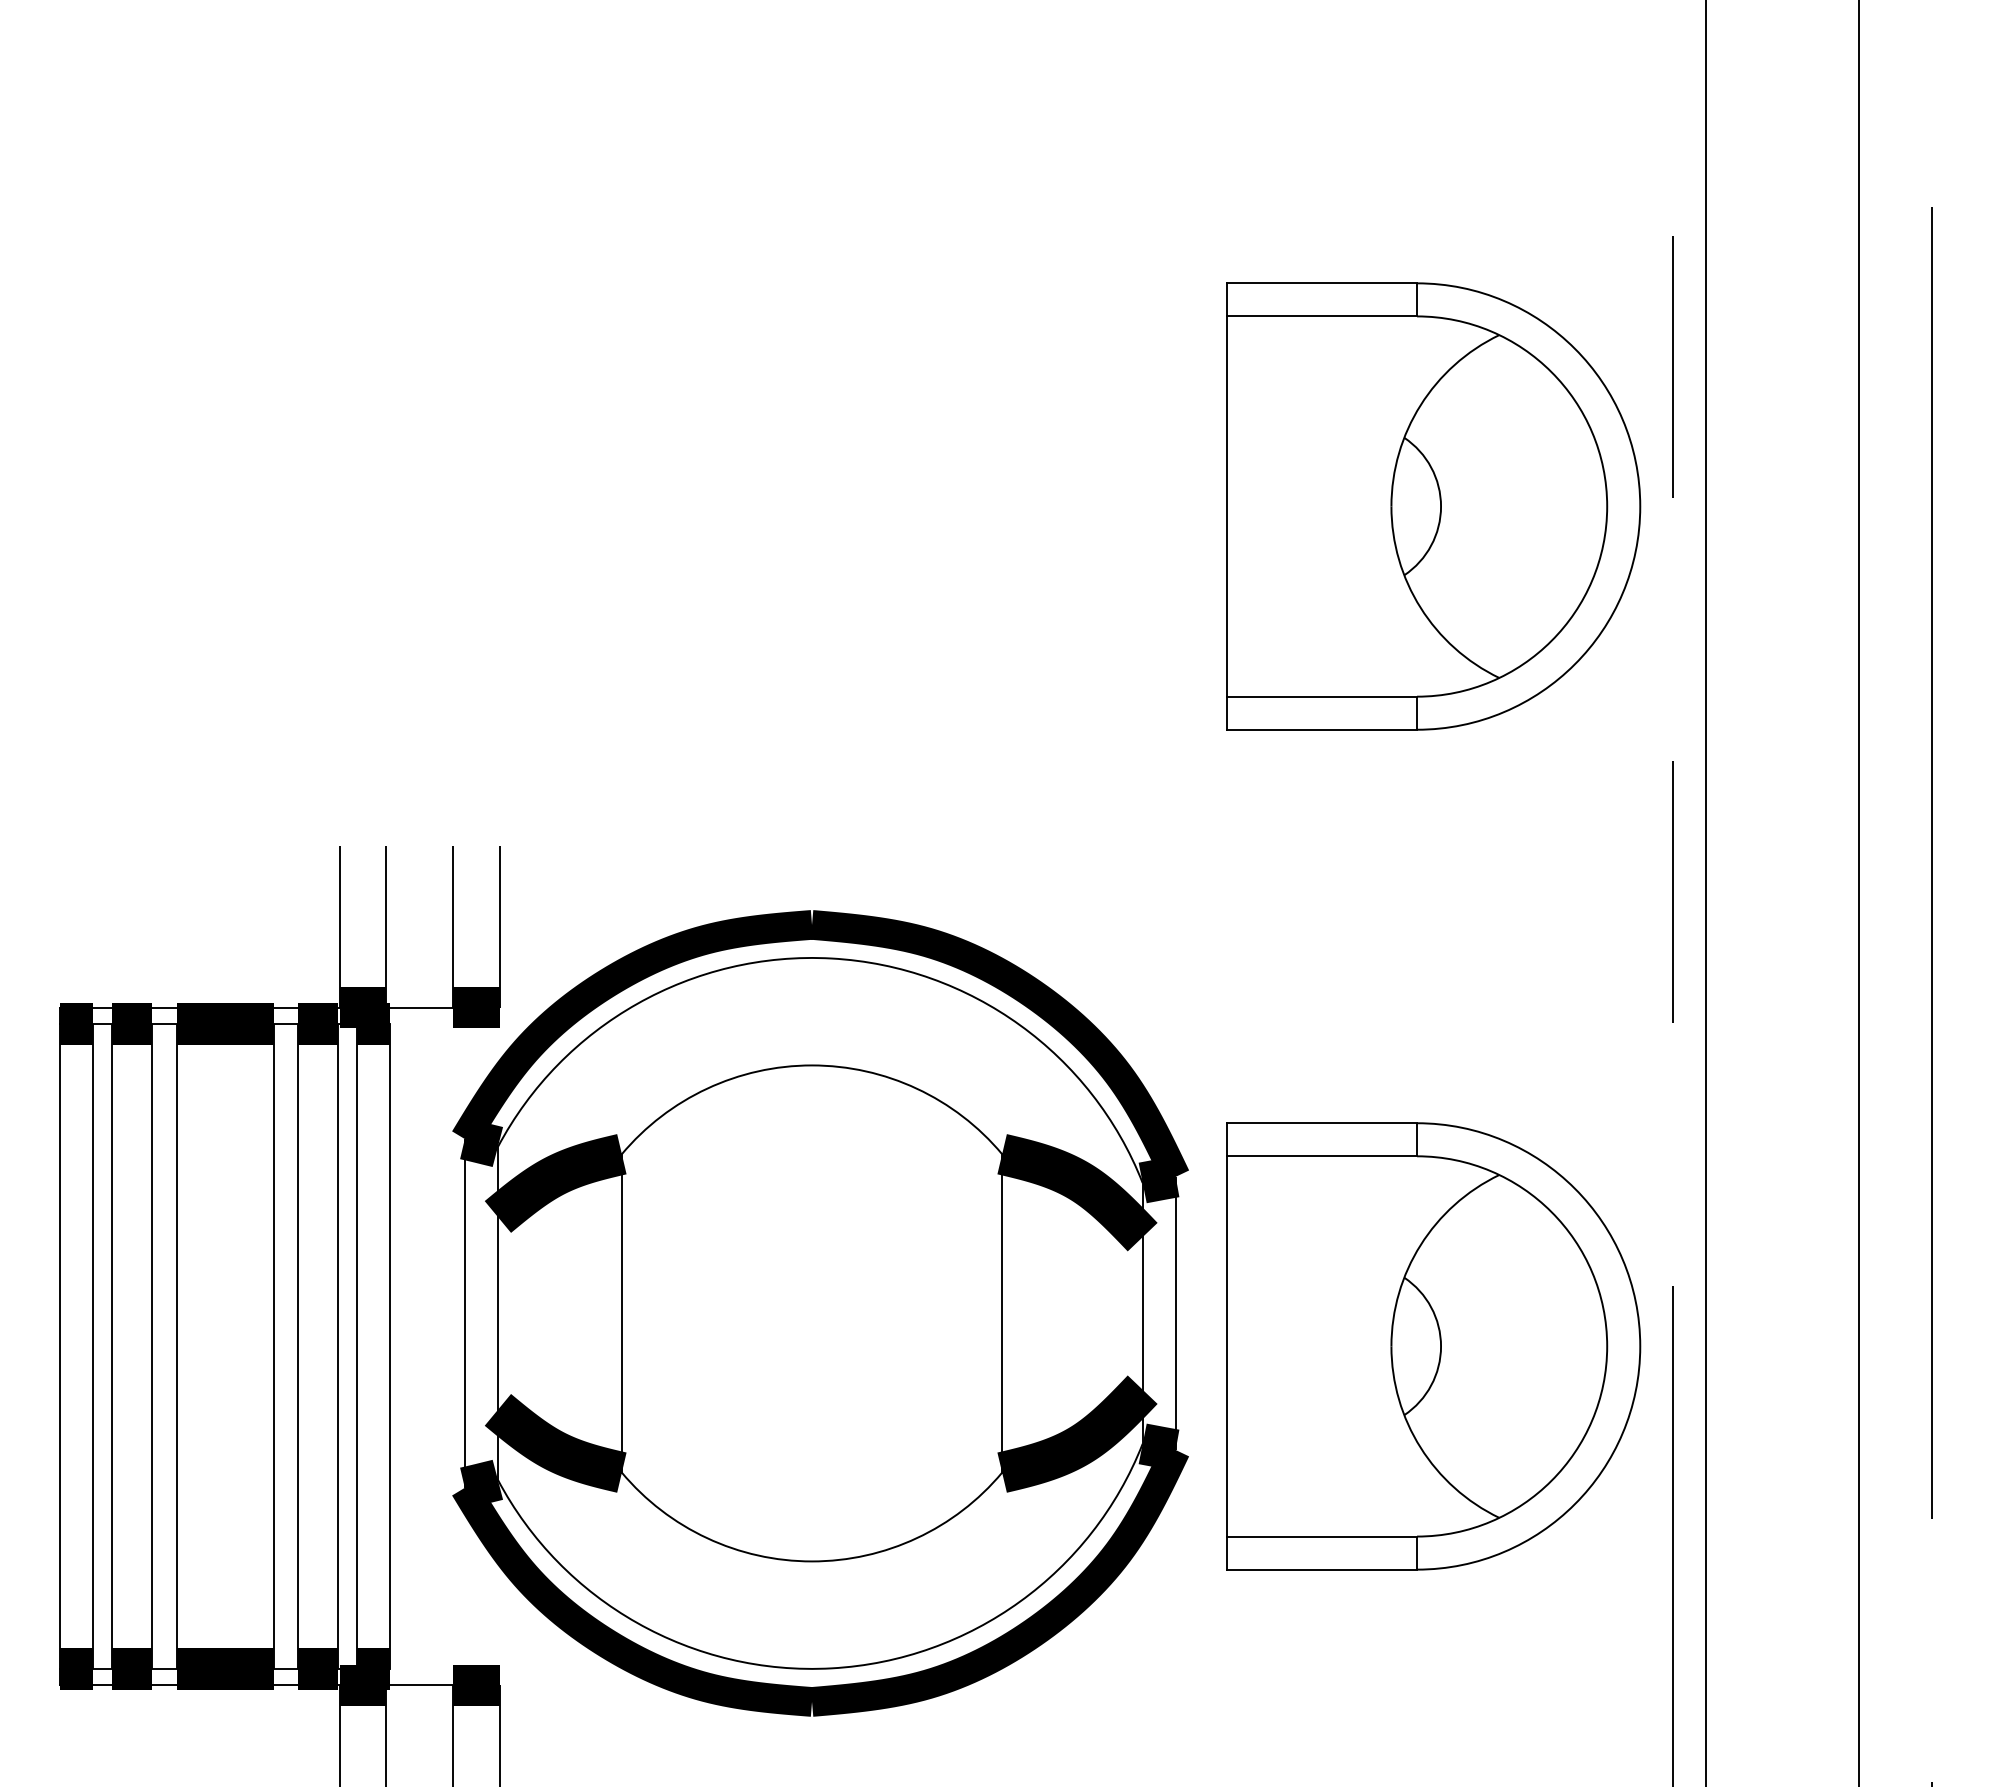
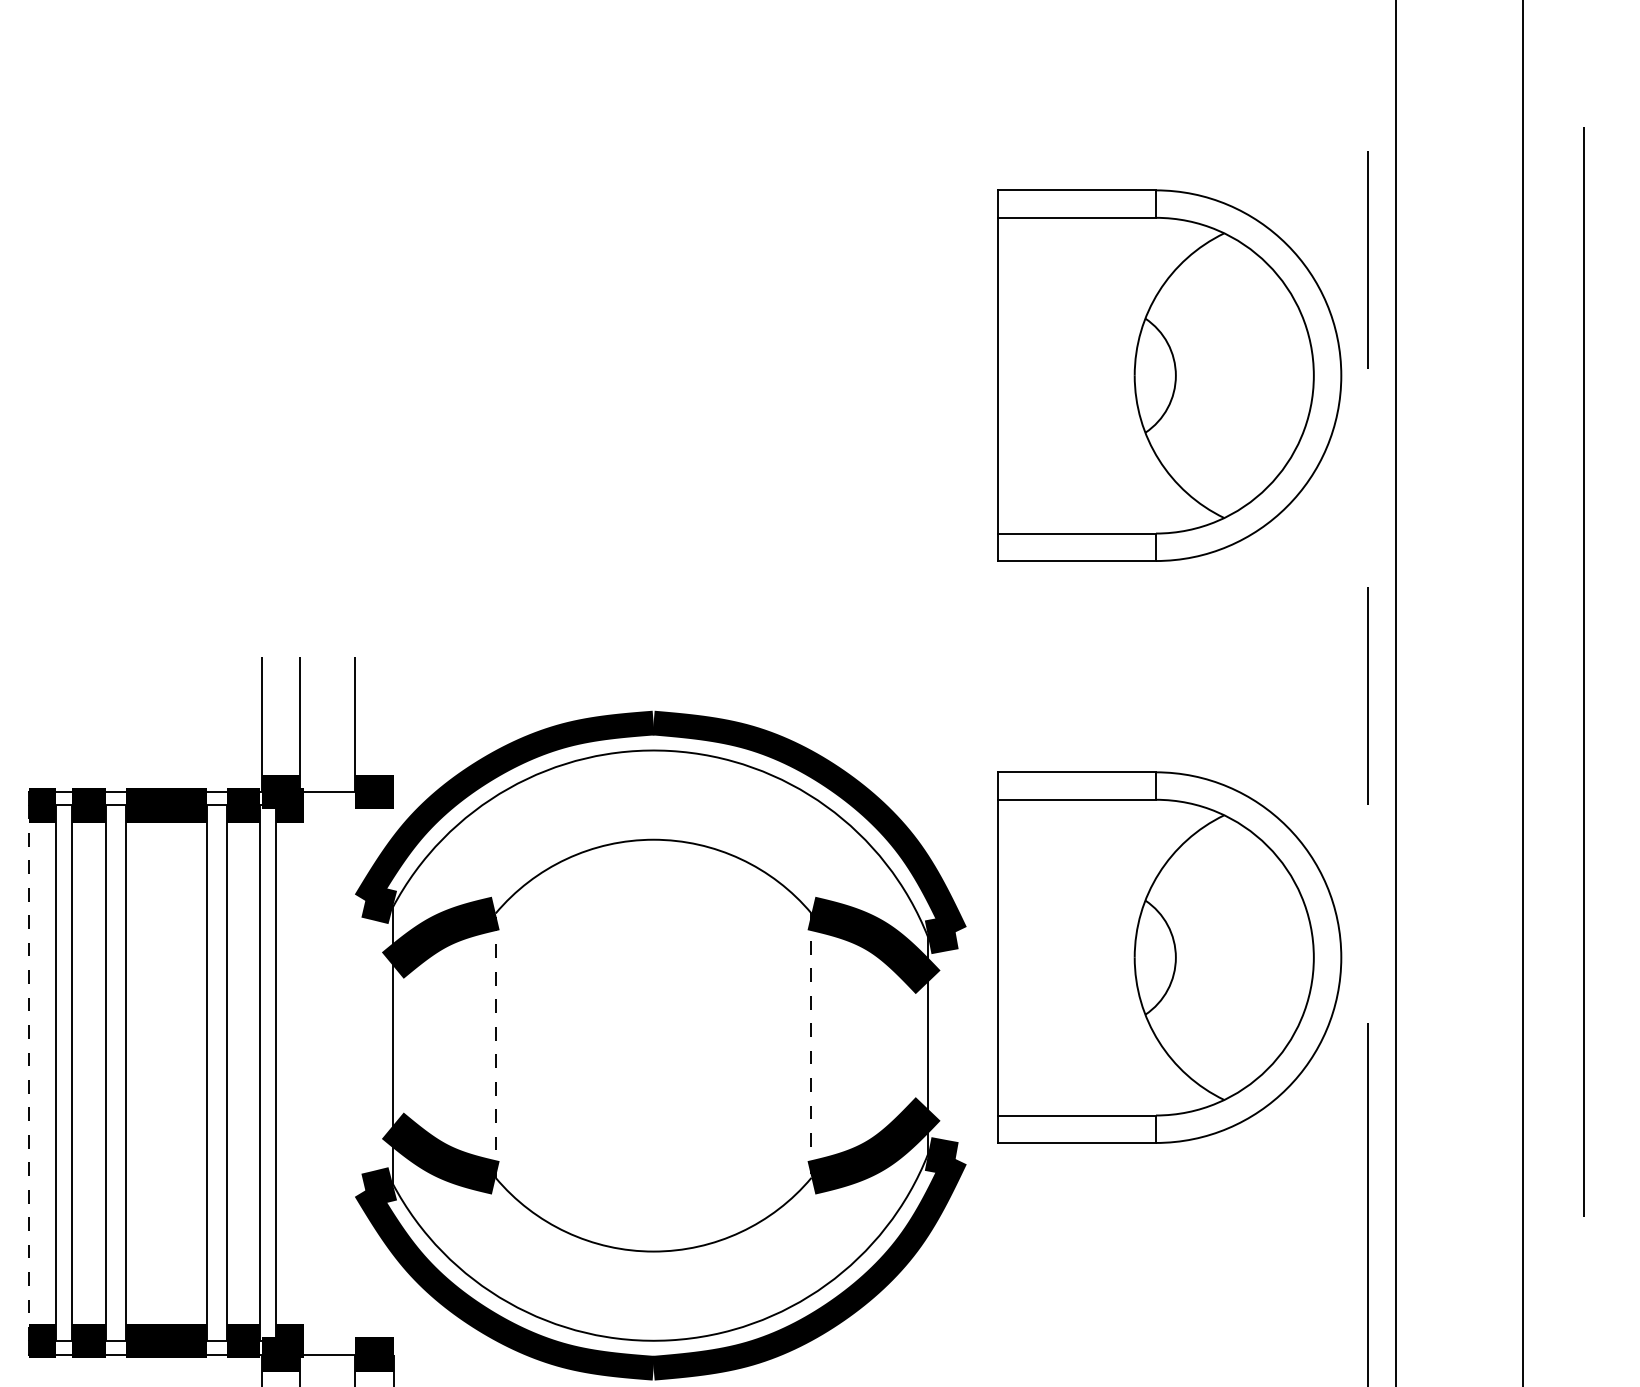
line: (499, 926) -> (394, 724), removed
line: (621, 1312) -> (495, 1044), solid -> dashed
line: (464, 1313) -> (365, 1045), removed
line: (1002, 1313) -> (811, 1045), solid -> dashed
line: (1175, 1313) -> (955, 1045), removed
line: (59, 1346) -> (28, 1073), solid -> dashed
line: (390, 1346) -> (303, 1073), removed
part: (1433, 1346) -> (1169, 957), moved

